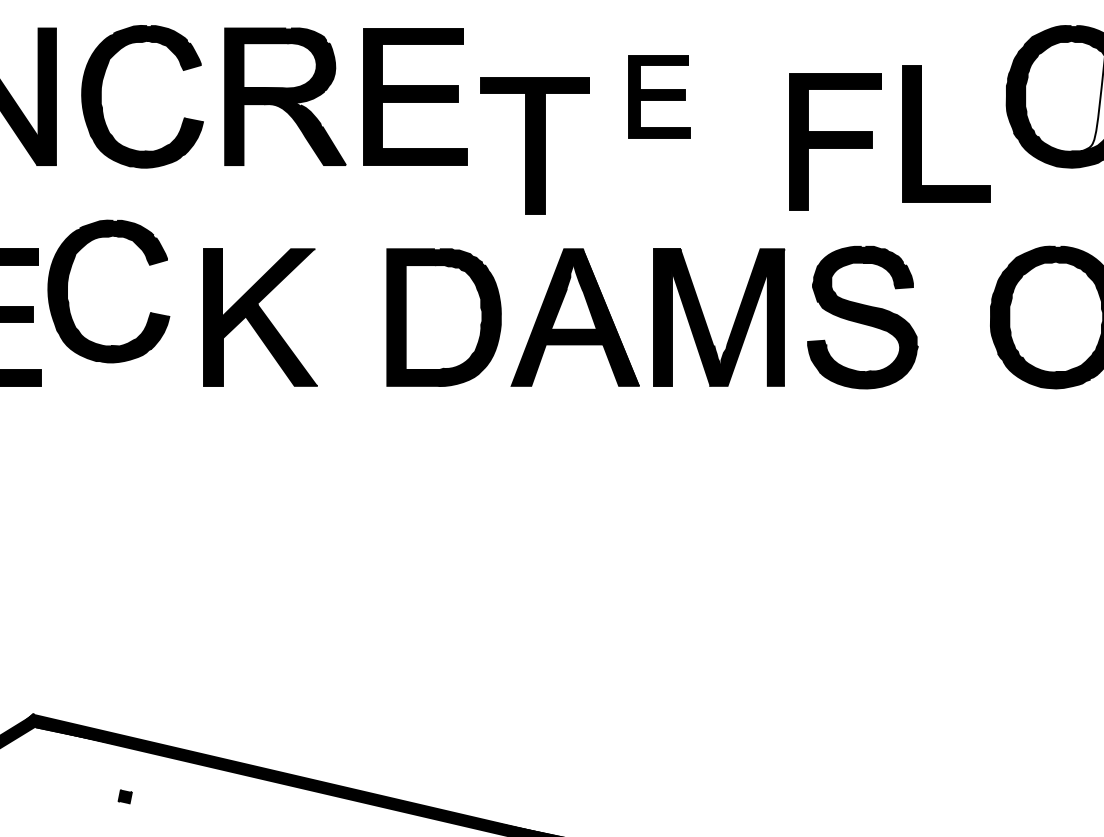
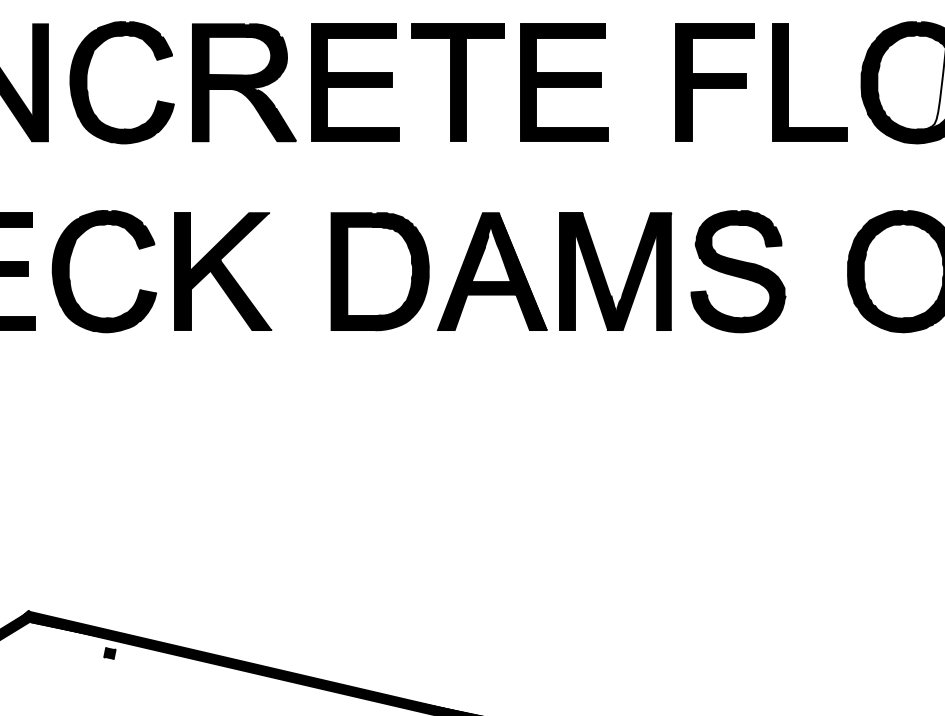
part: (659, 96) -> (564, 82), size x1.67
part: (921, 133) -> (788, 82), moved
part: (835, 141) -> (715, 82), moved
part: (534, 145) -> (457, 82), moved
part: (69, 302) -> (70, 280), moved
part: (124, 796) -> (109, 653), moved

